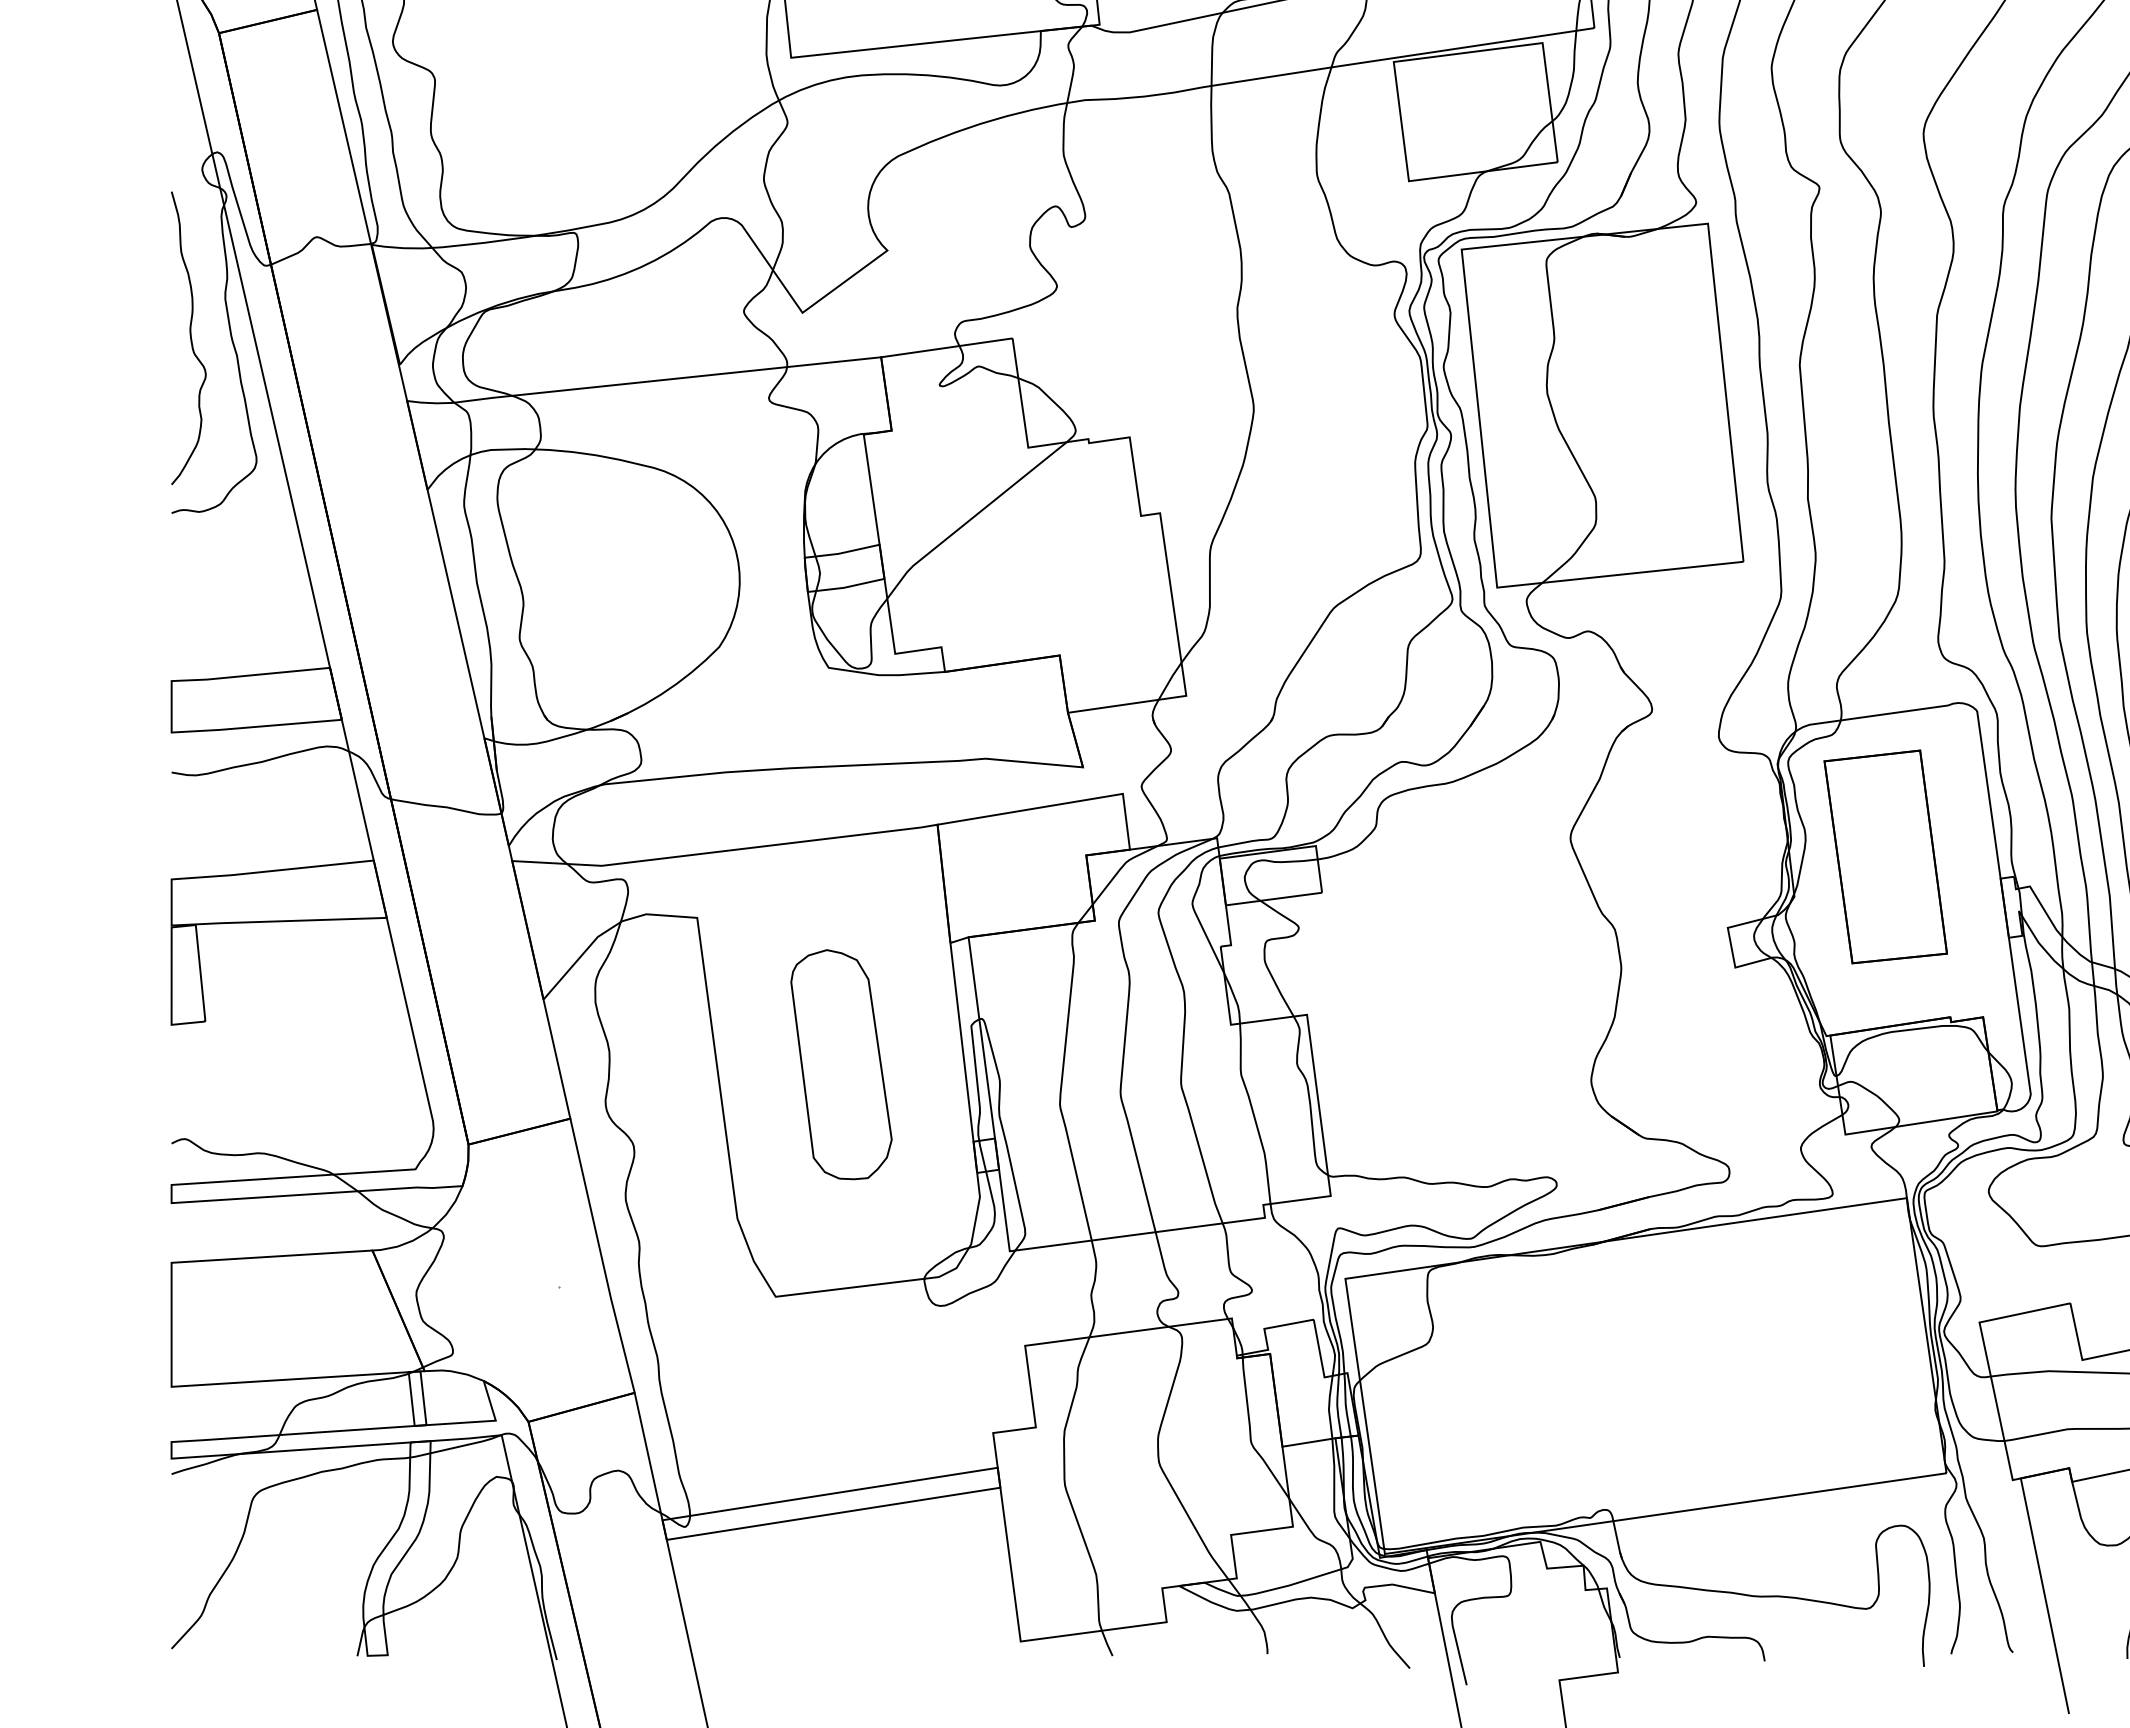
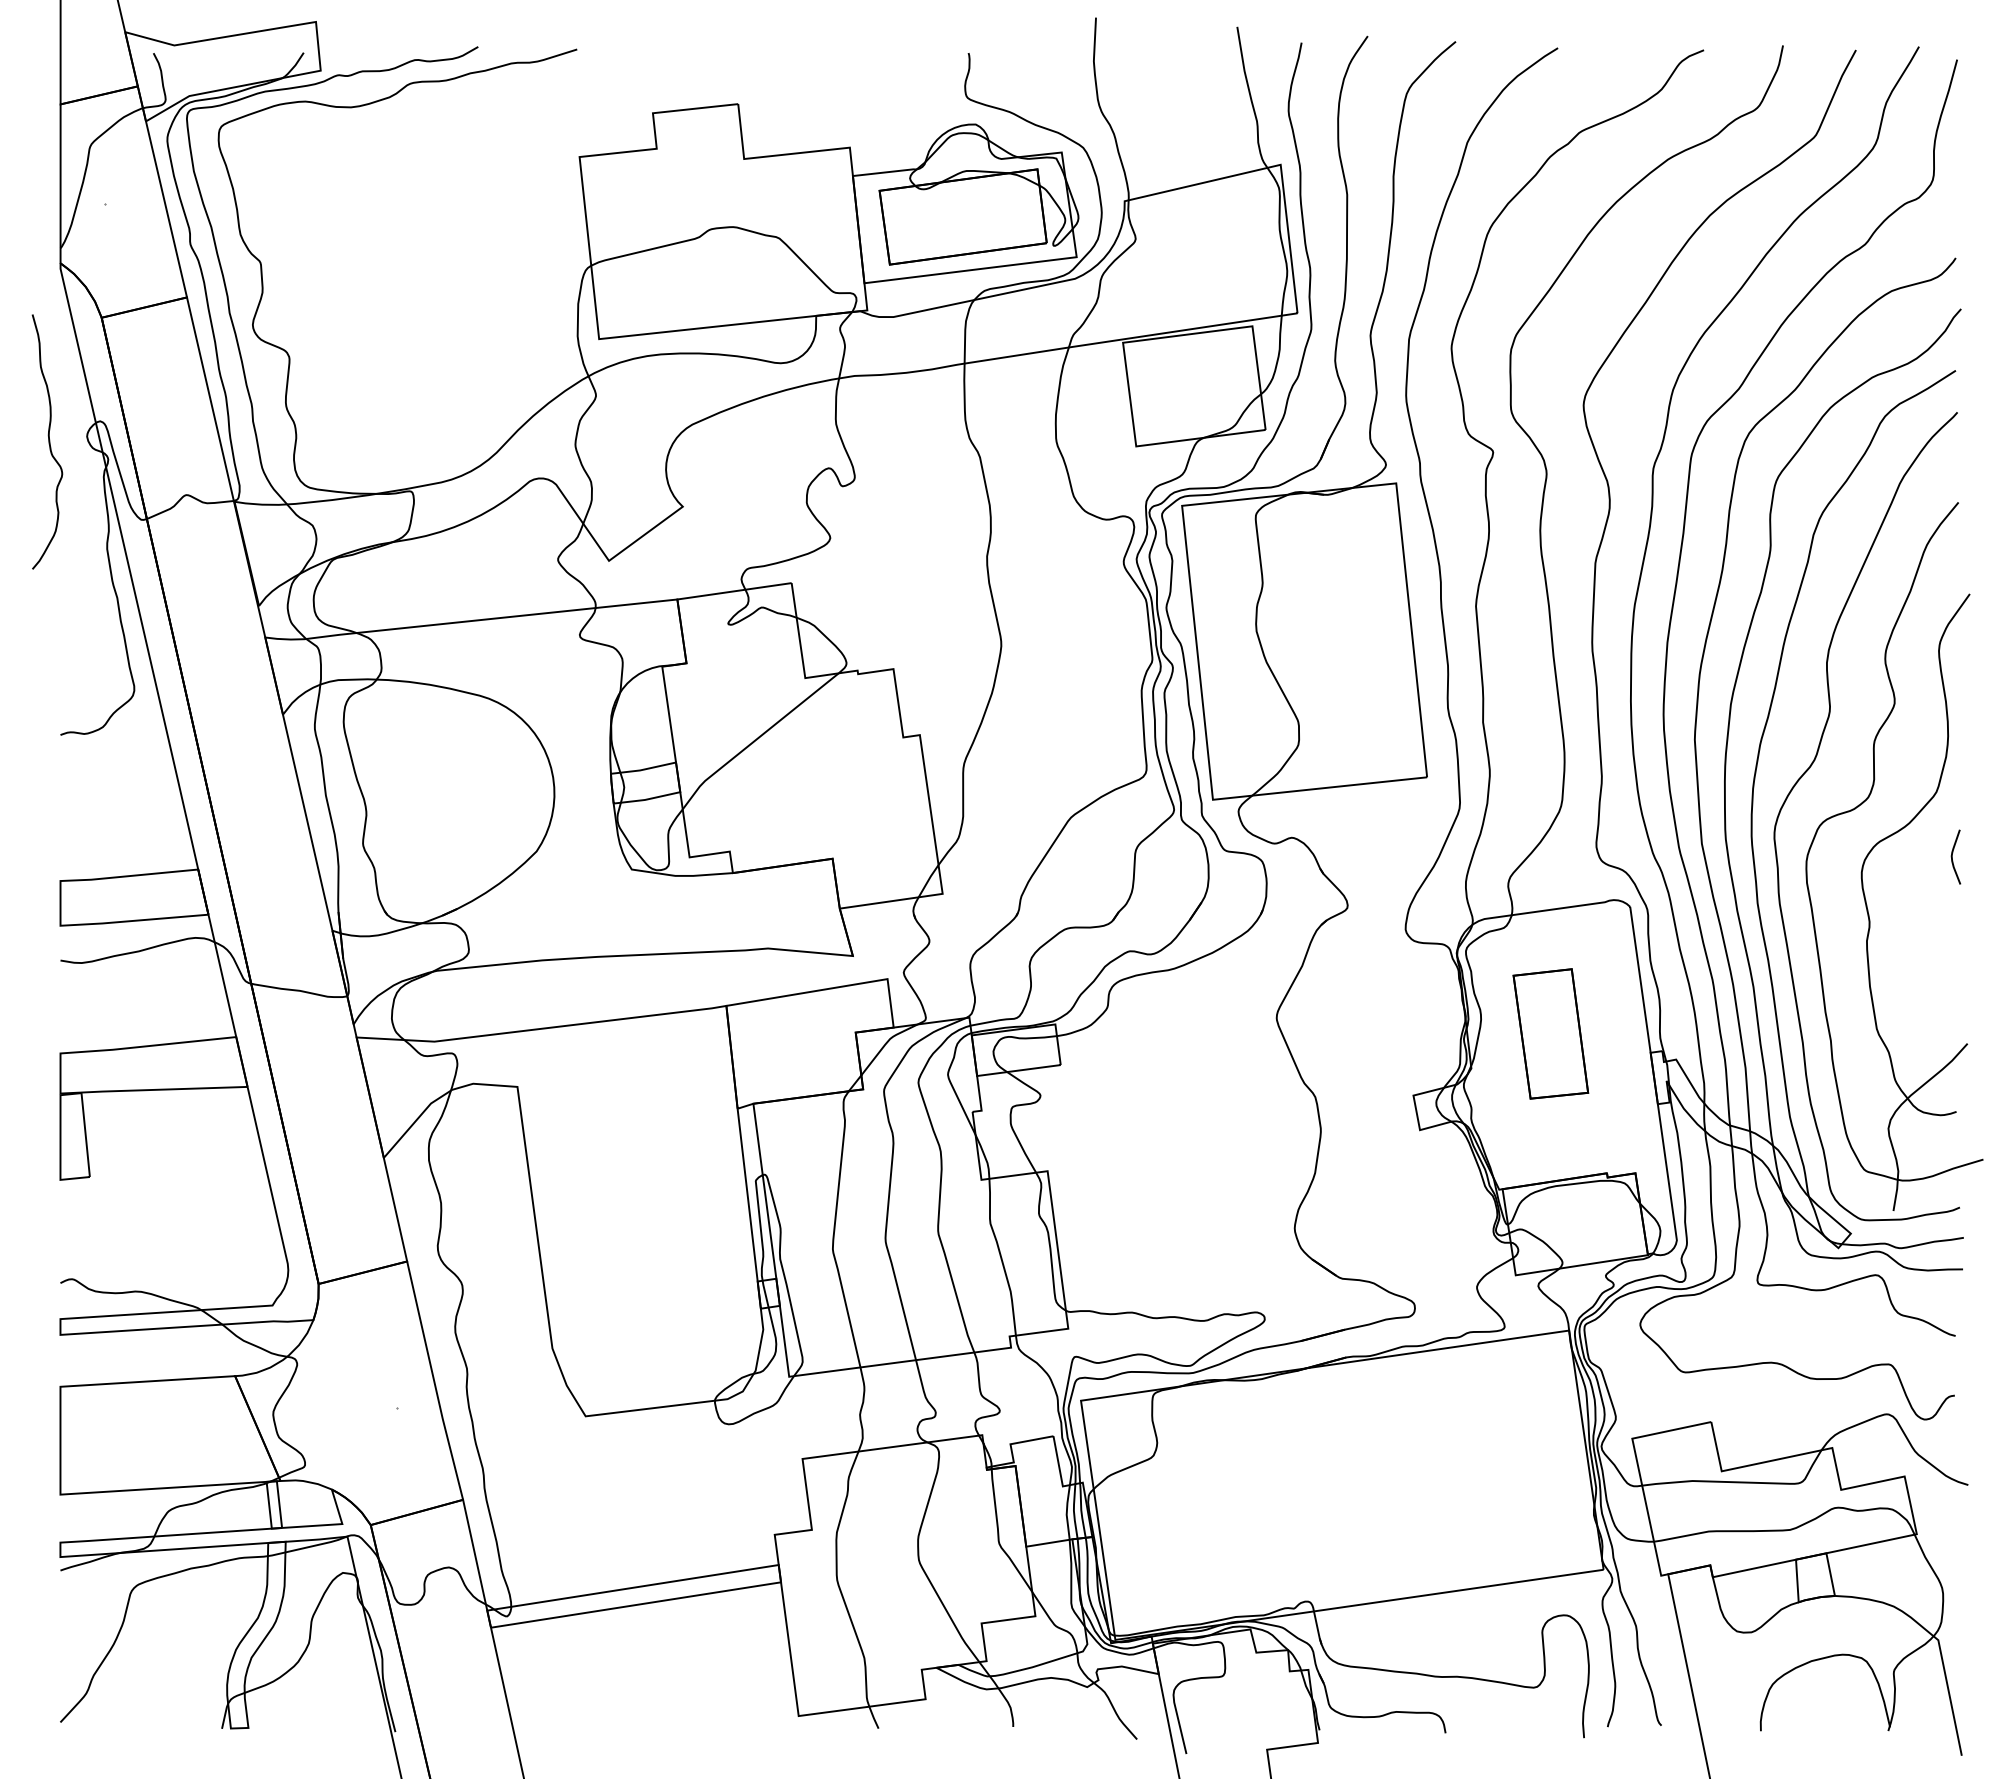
curve: (190, 337) -> (48, 441), moved
part: (1885, 856) -> (1550, 1033), size x0.7
part: (841, 1064) -> (642, 1214), removed

